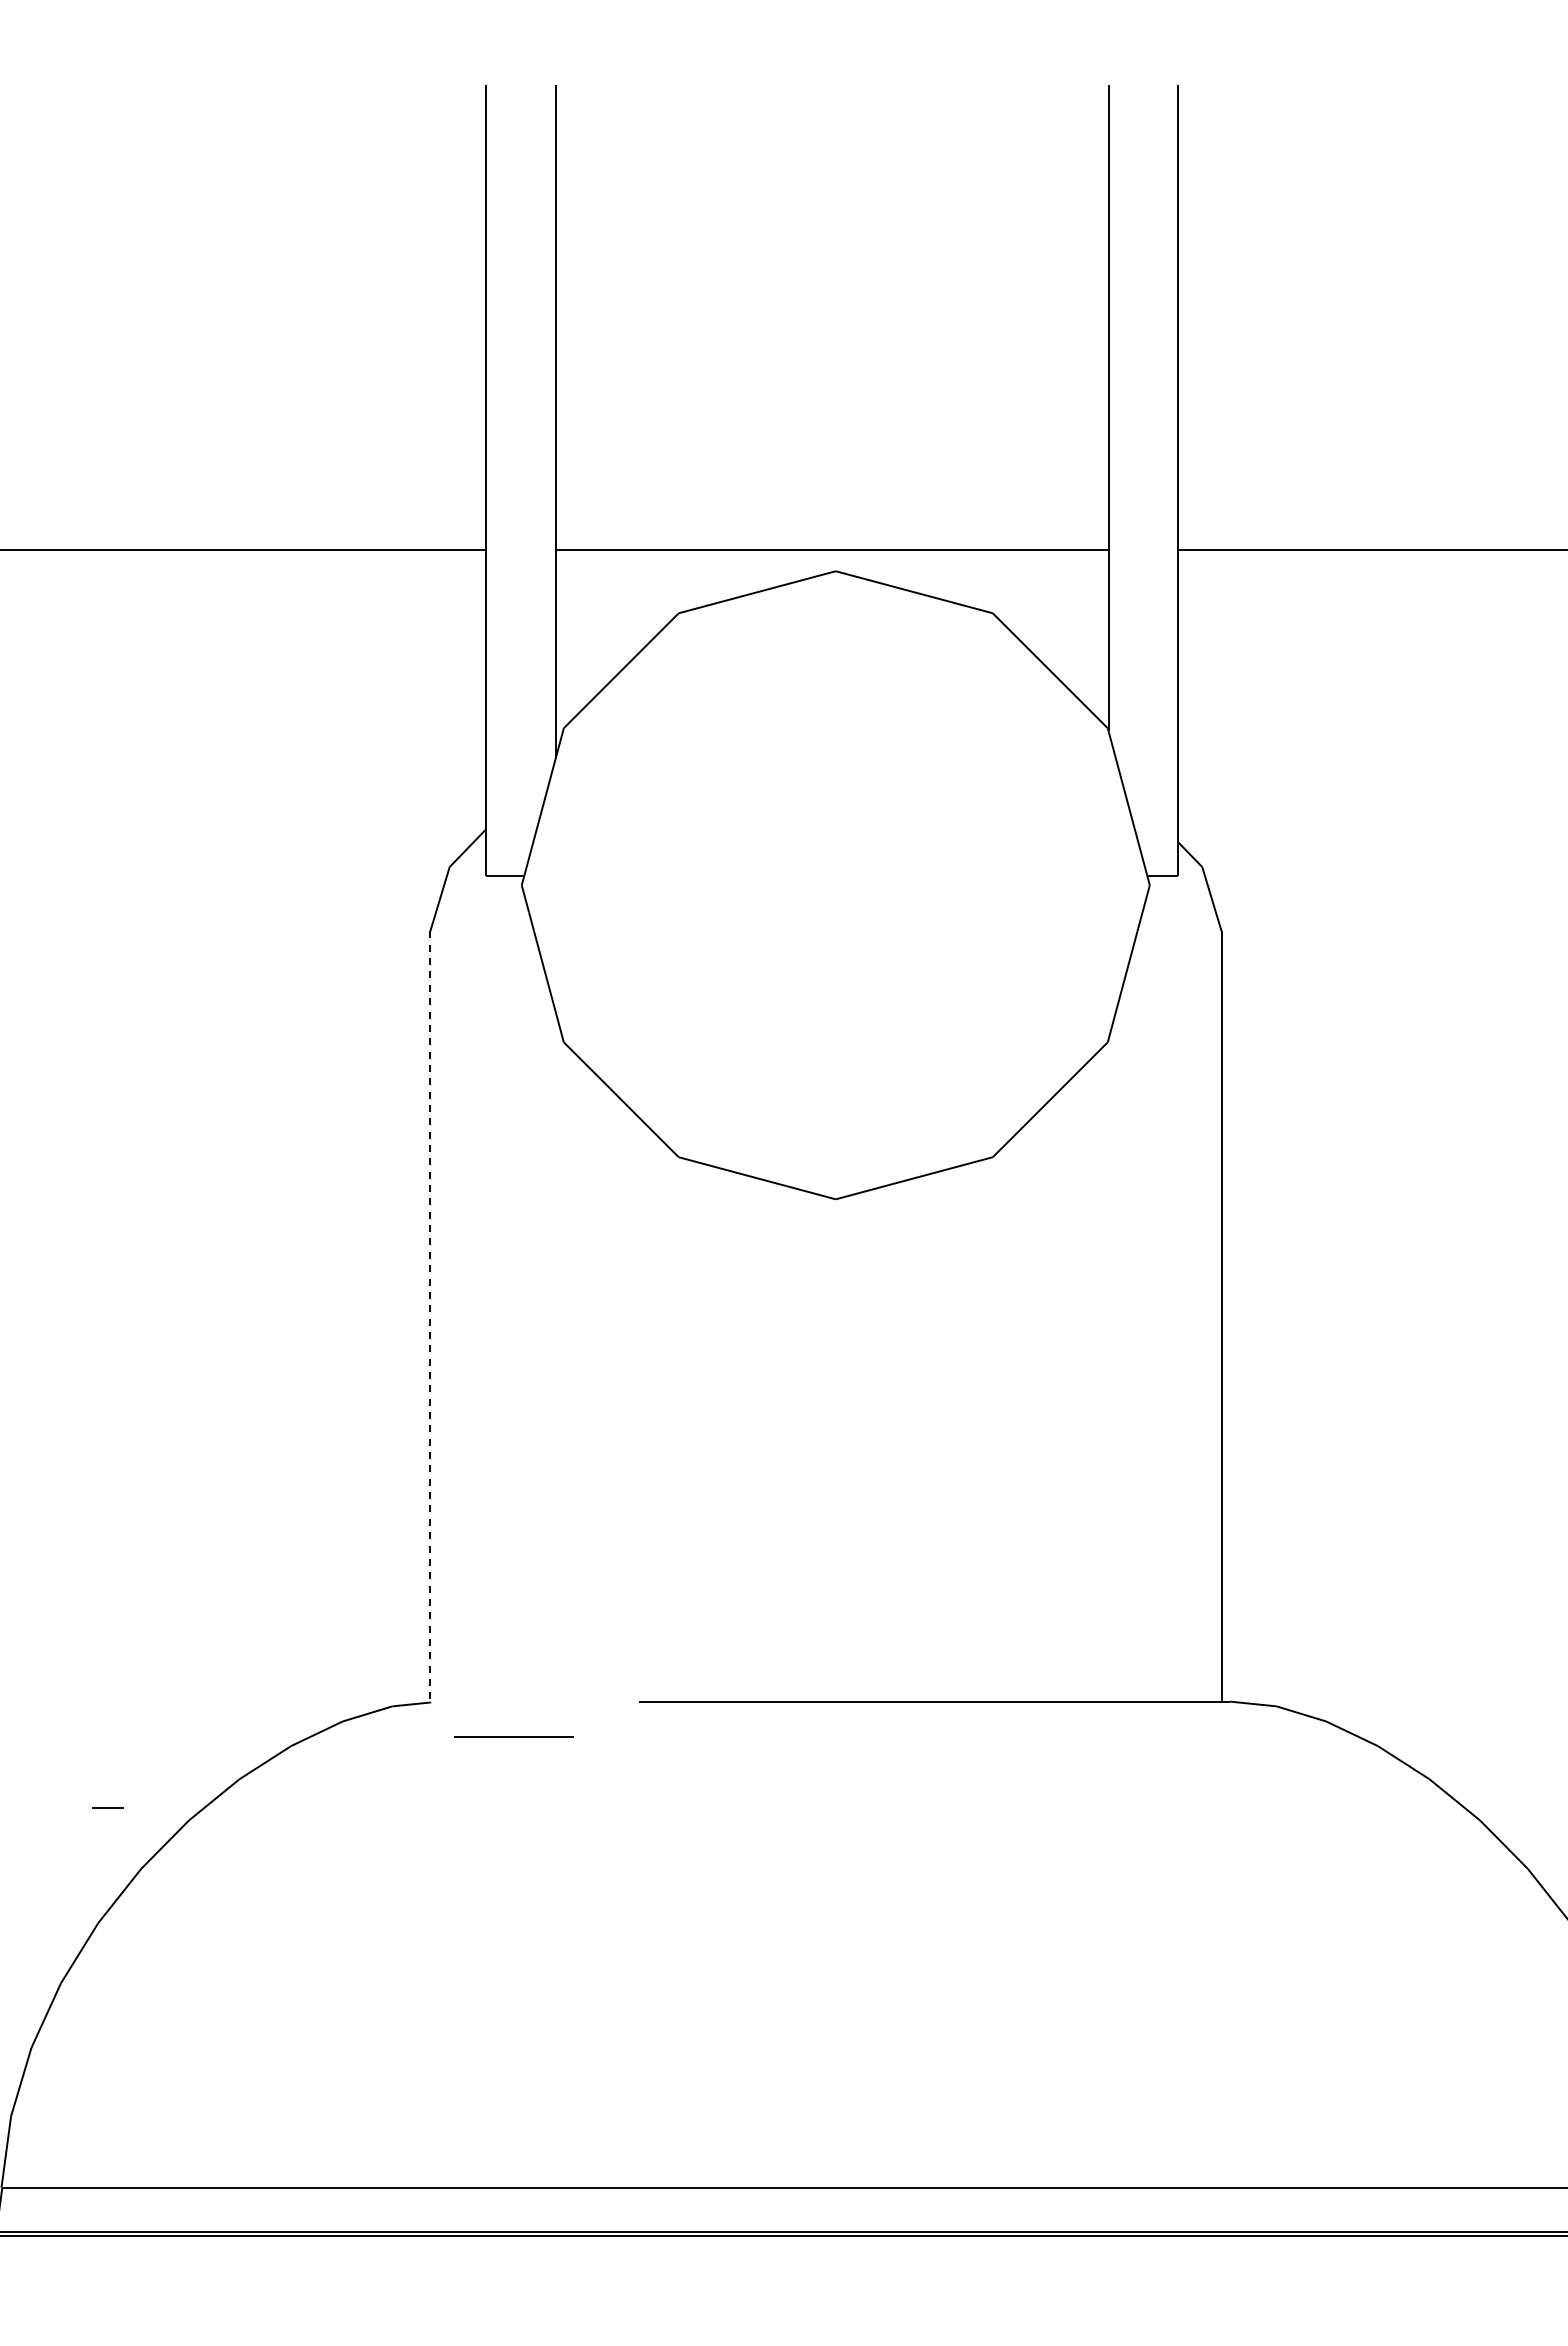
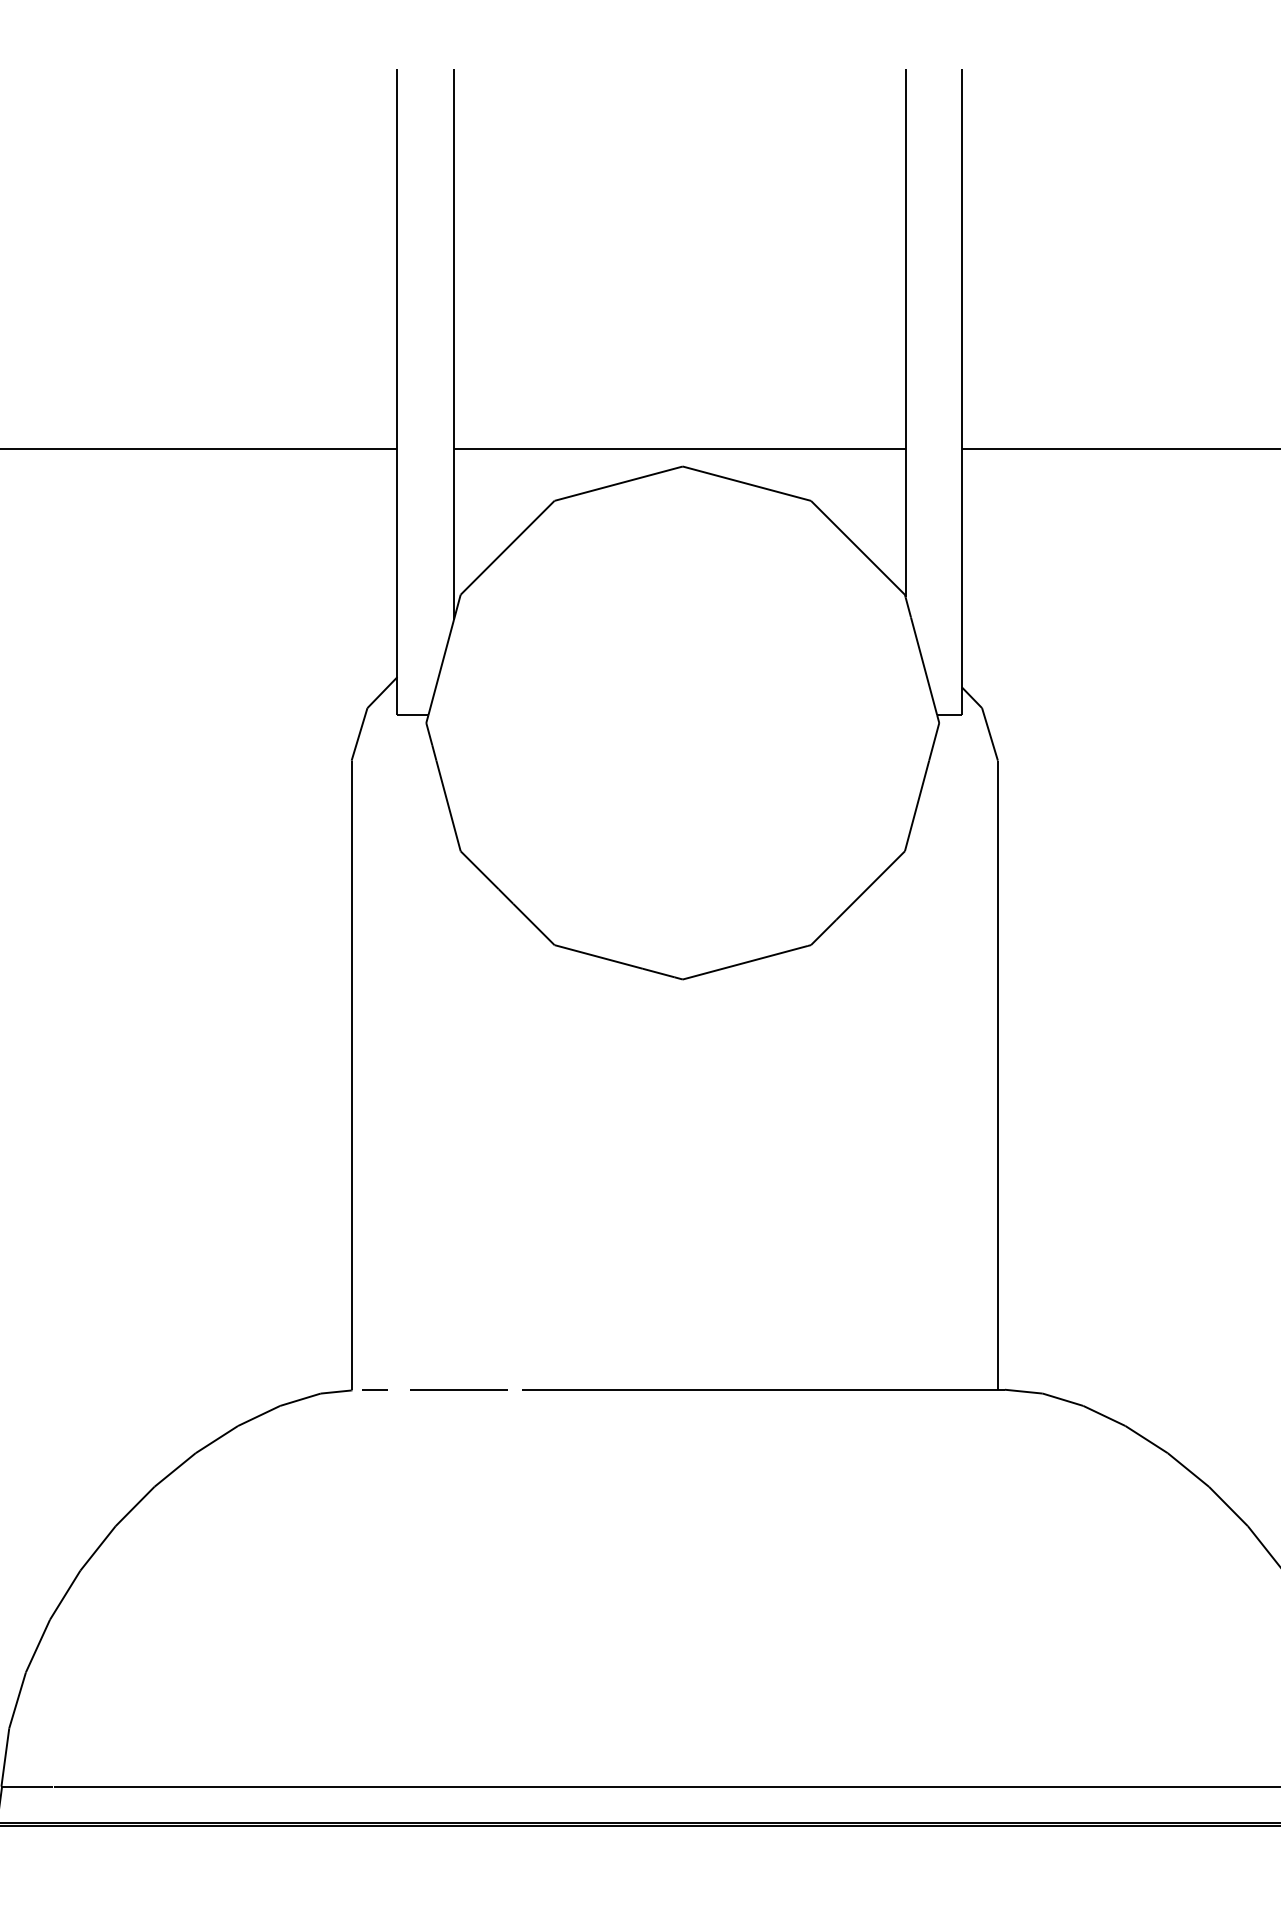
line: (430, 1316) -> (351, 1075), dashed -> solid
line: (513, 1736) -> (458, 1389), moved
line: (107, 1807) -> (374, 1389), moved

